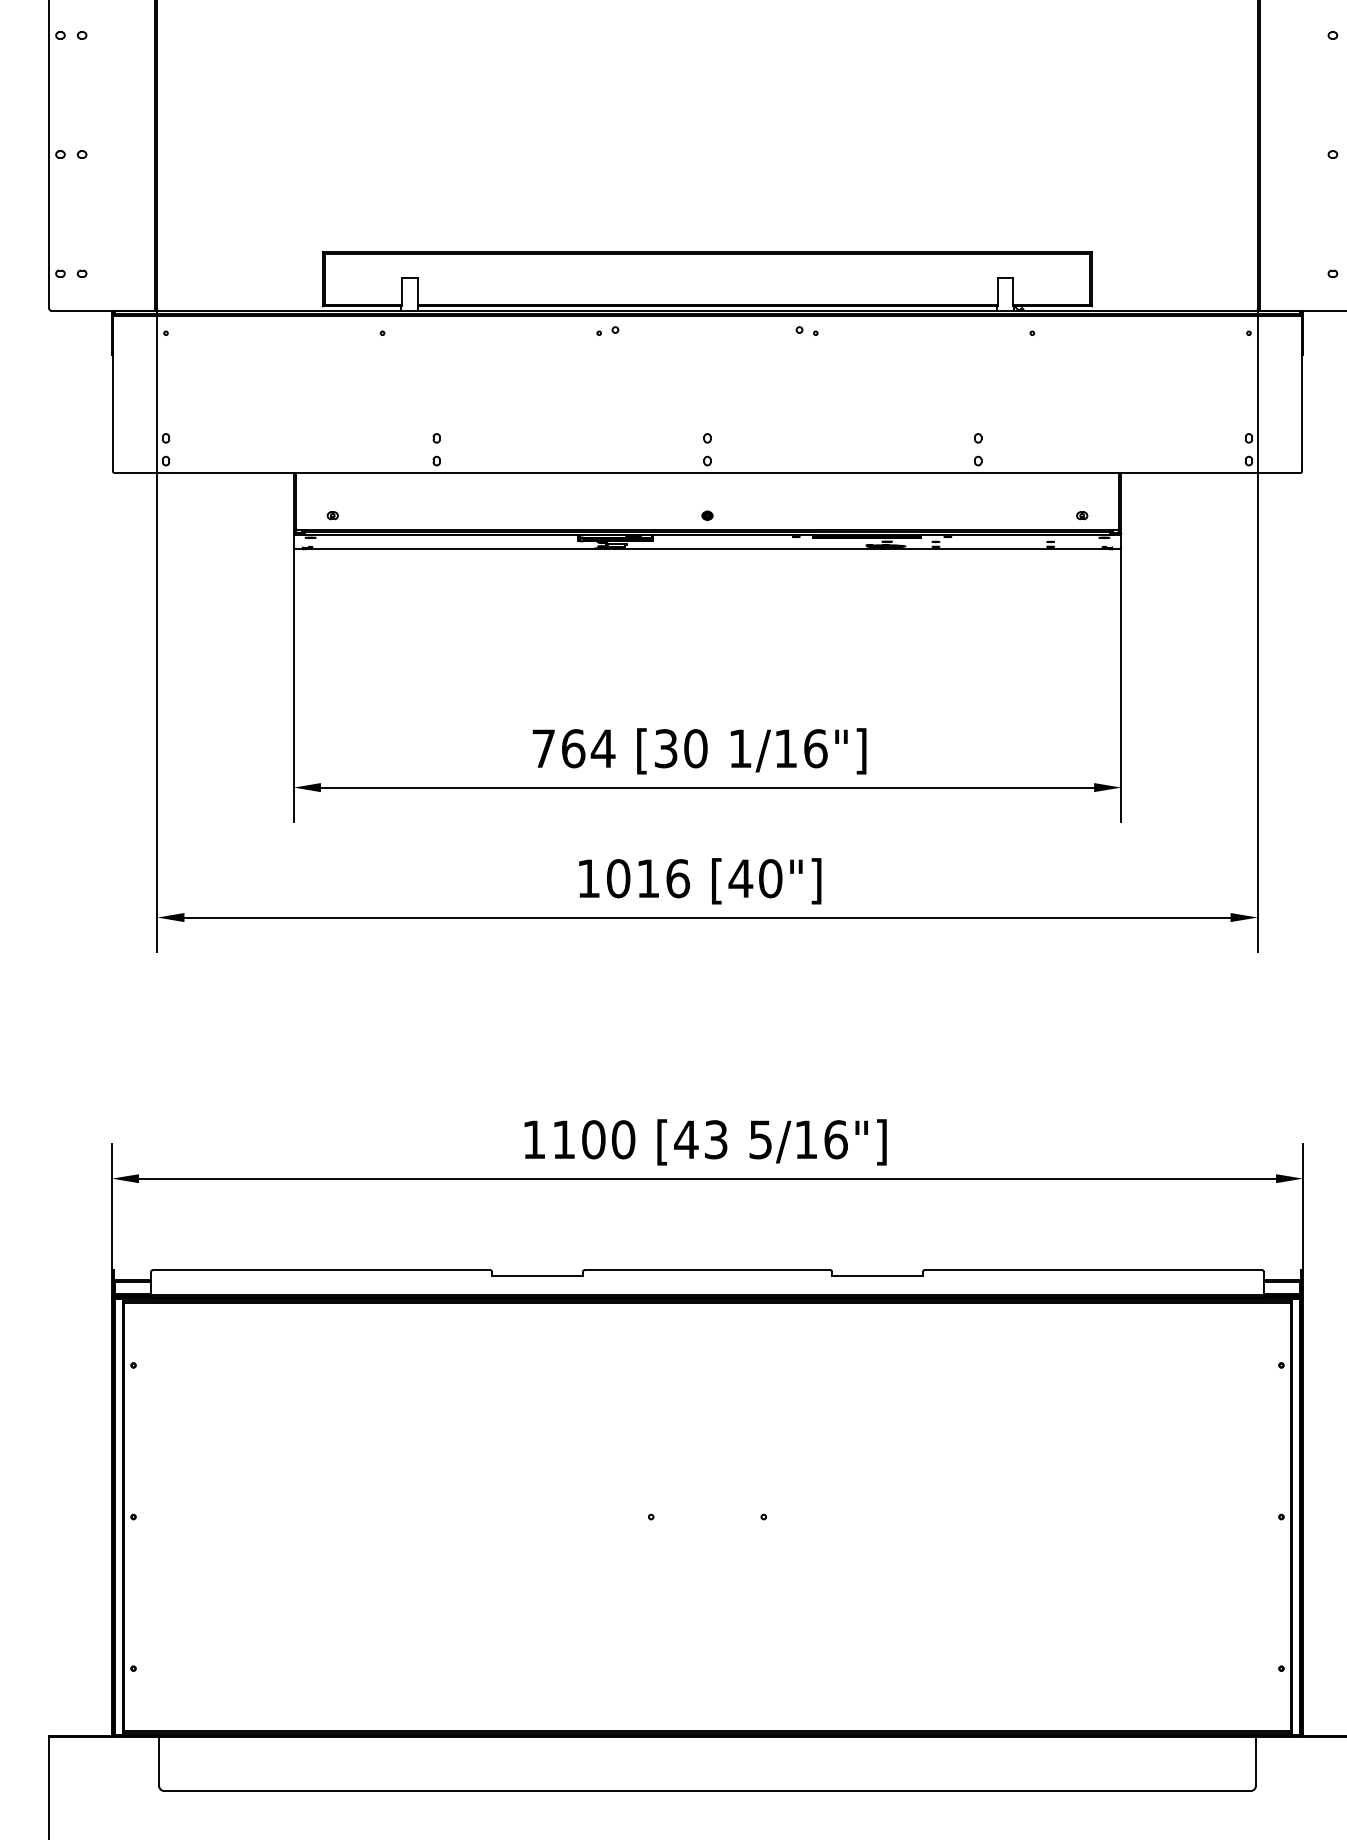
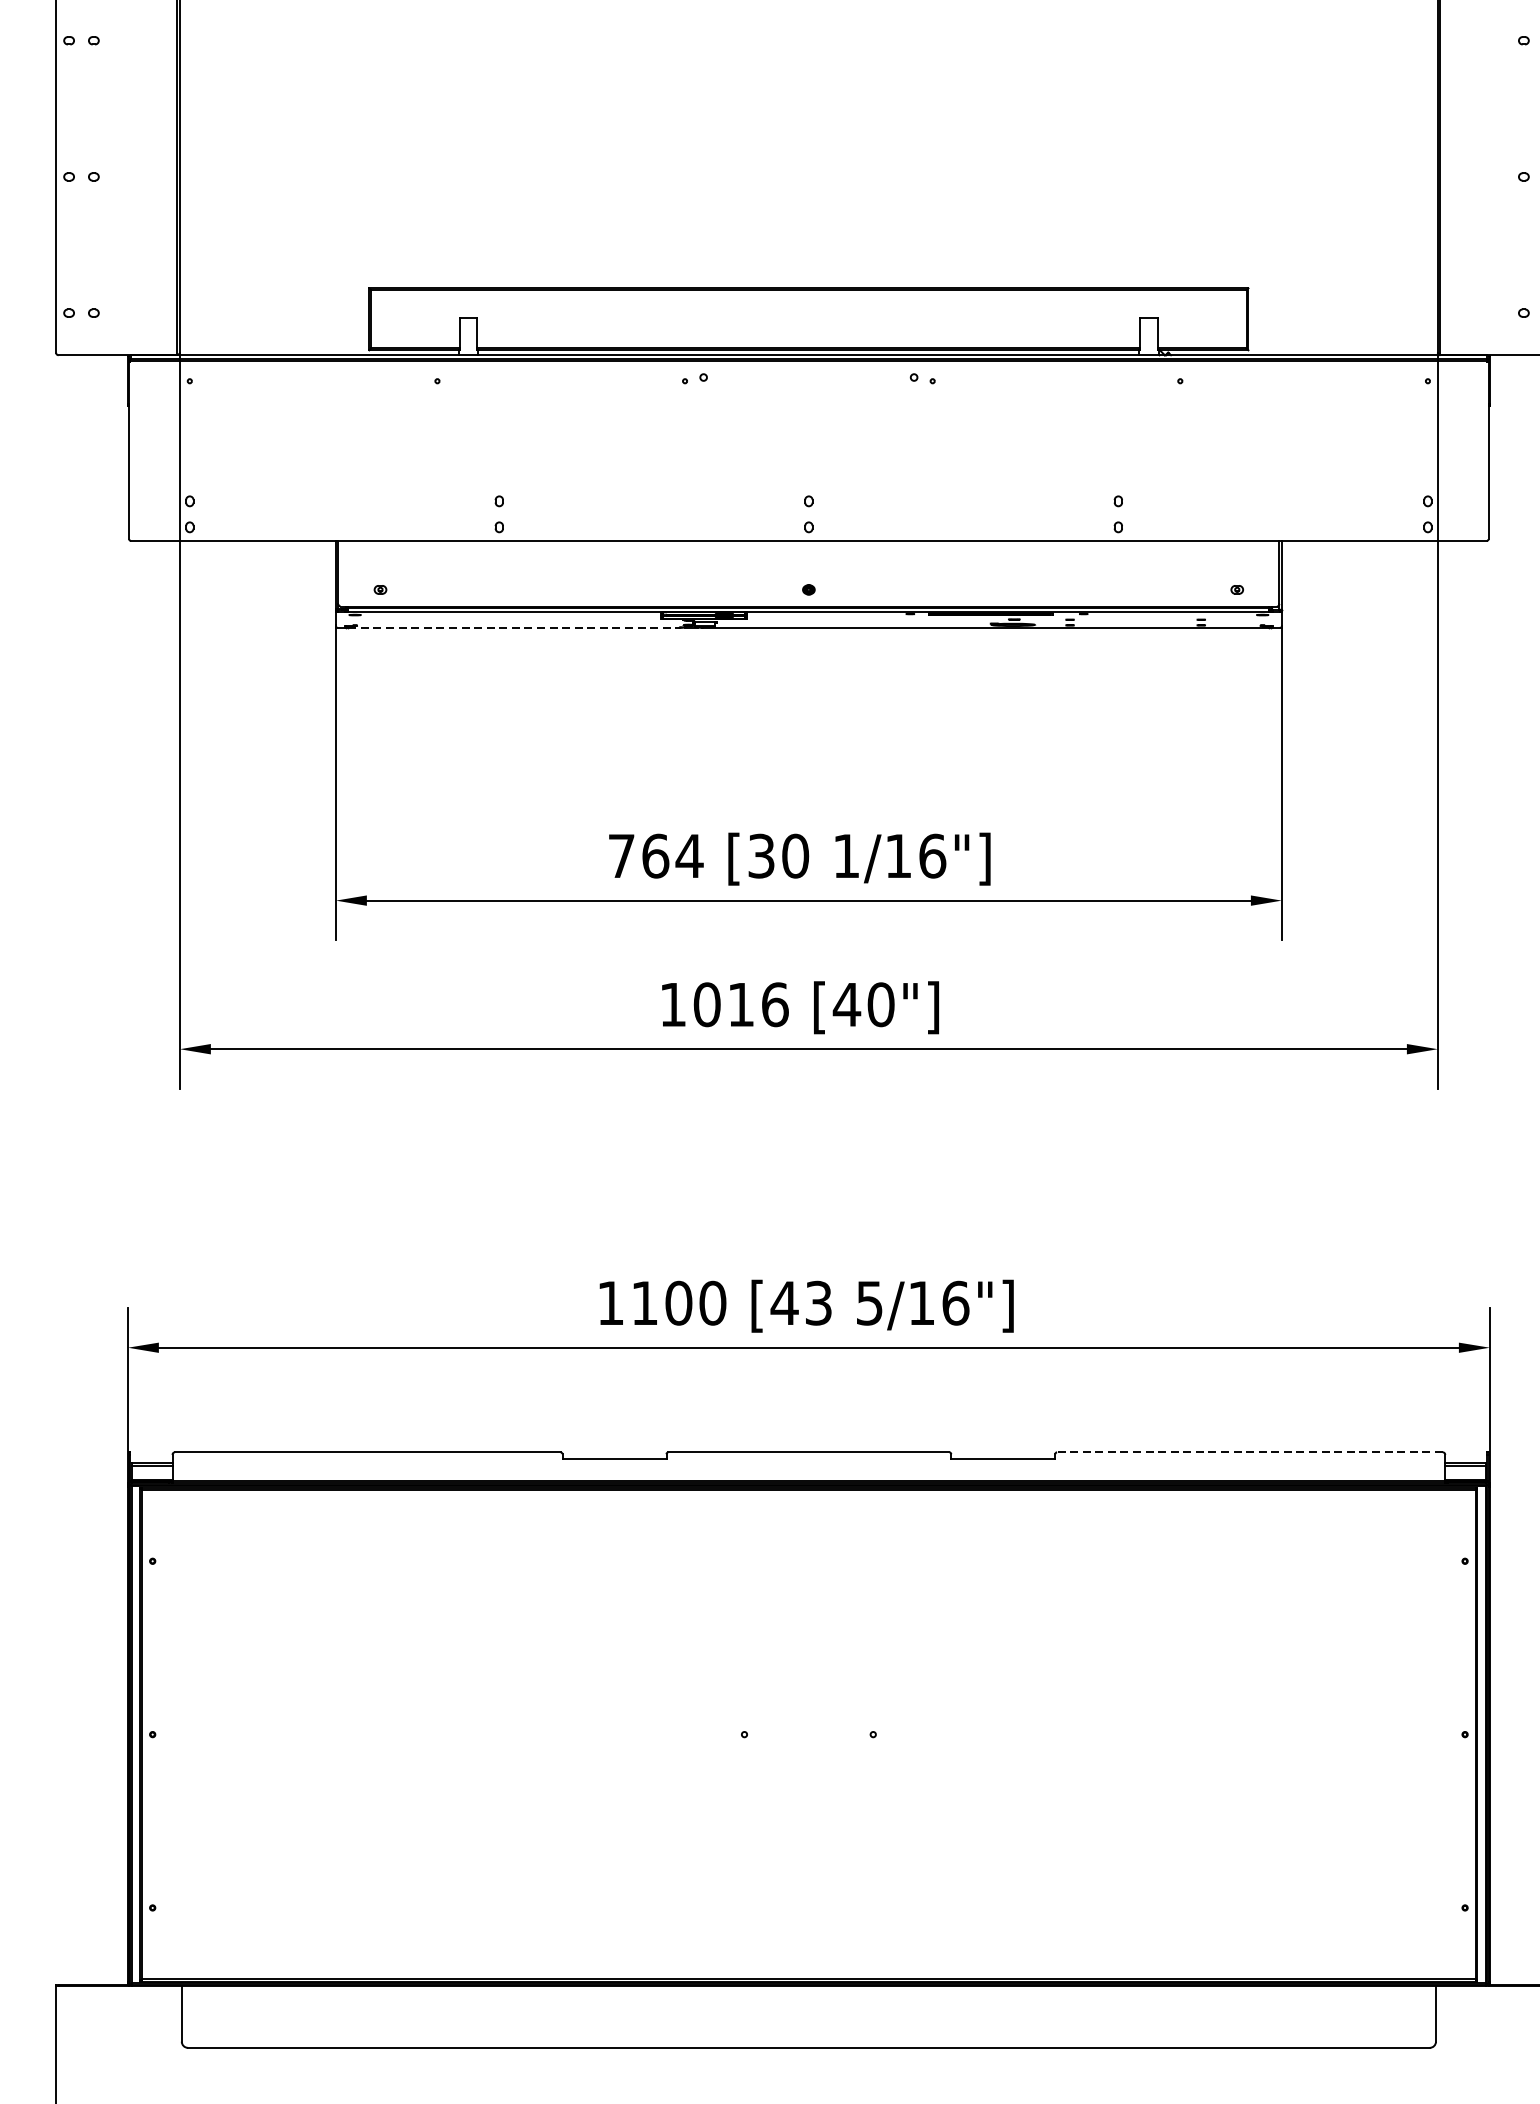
line: (449, 548) -> (513, 627), solid -> dashed
line: (1093, 1270) -> (1250, 1452), solid -> dashed

